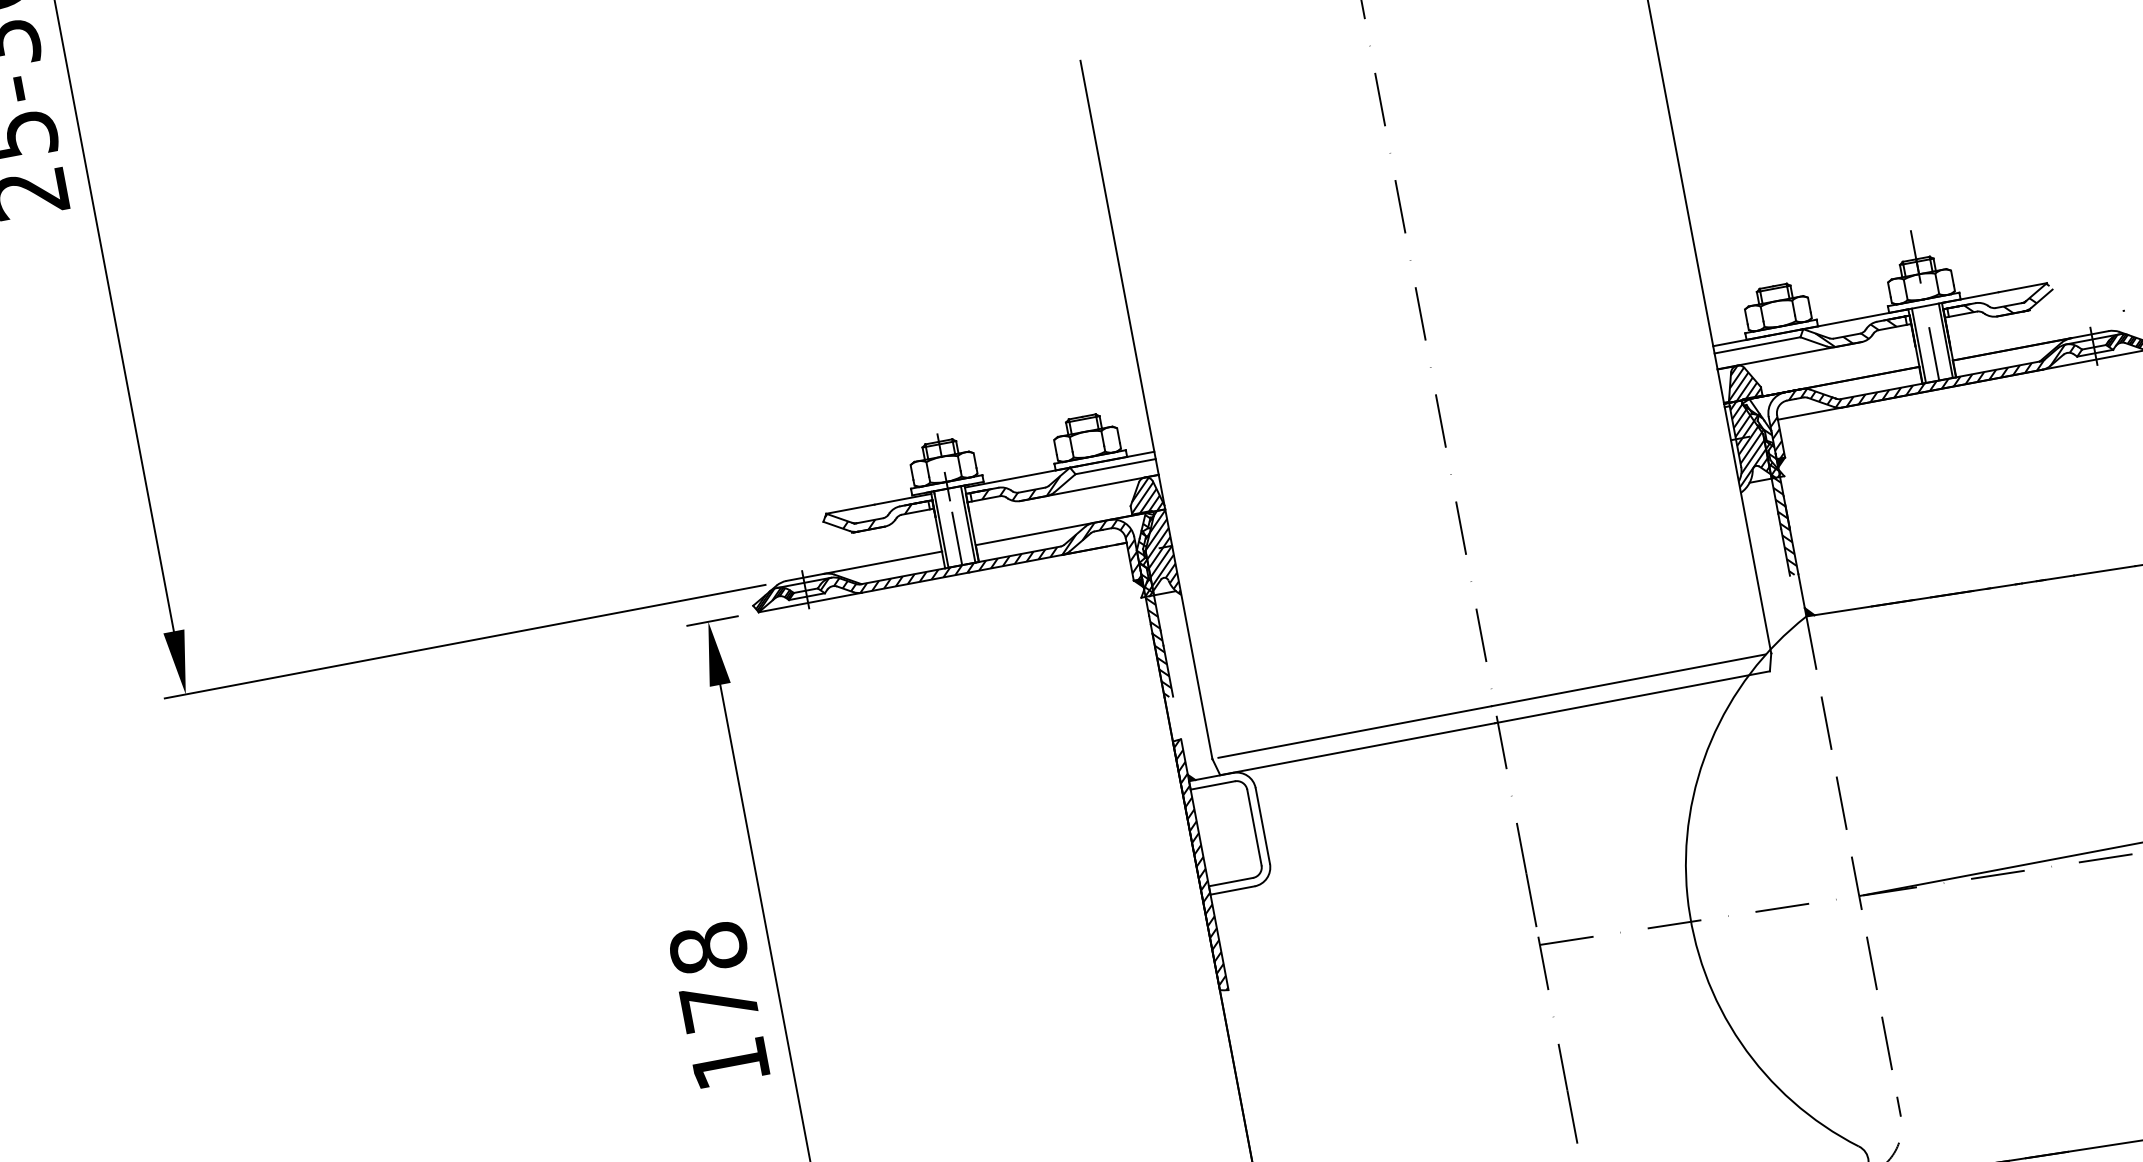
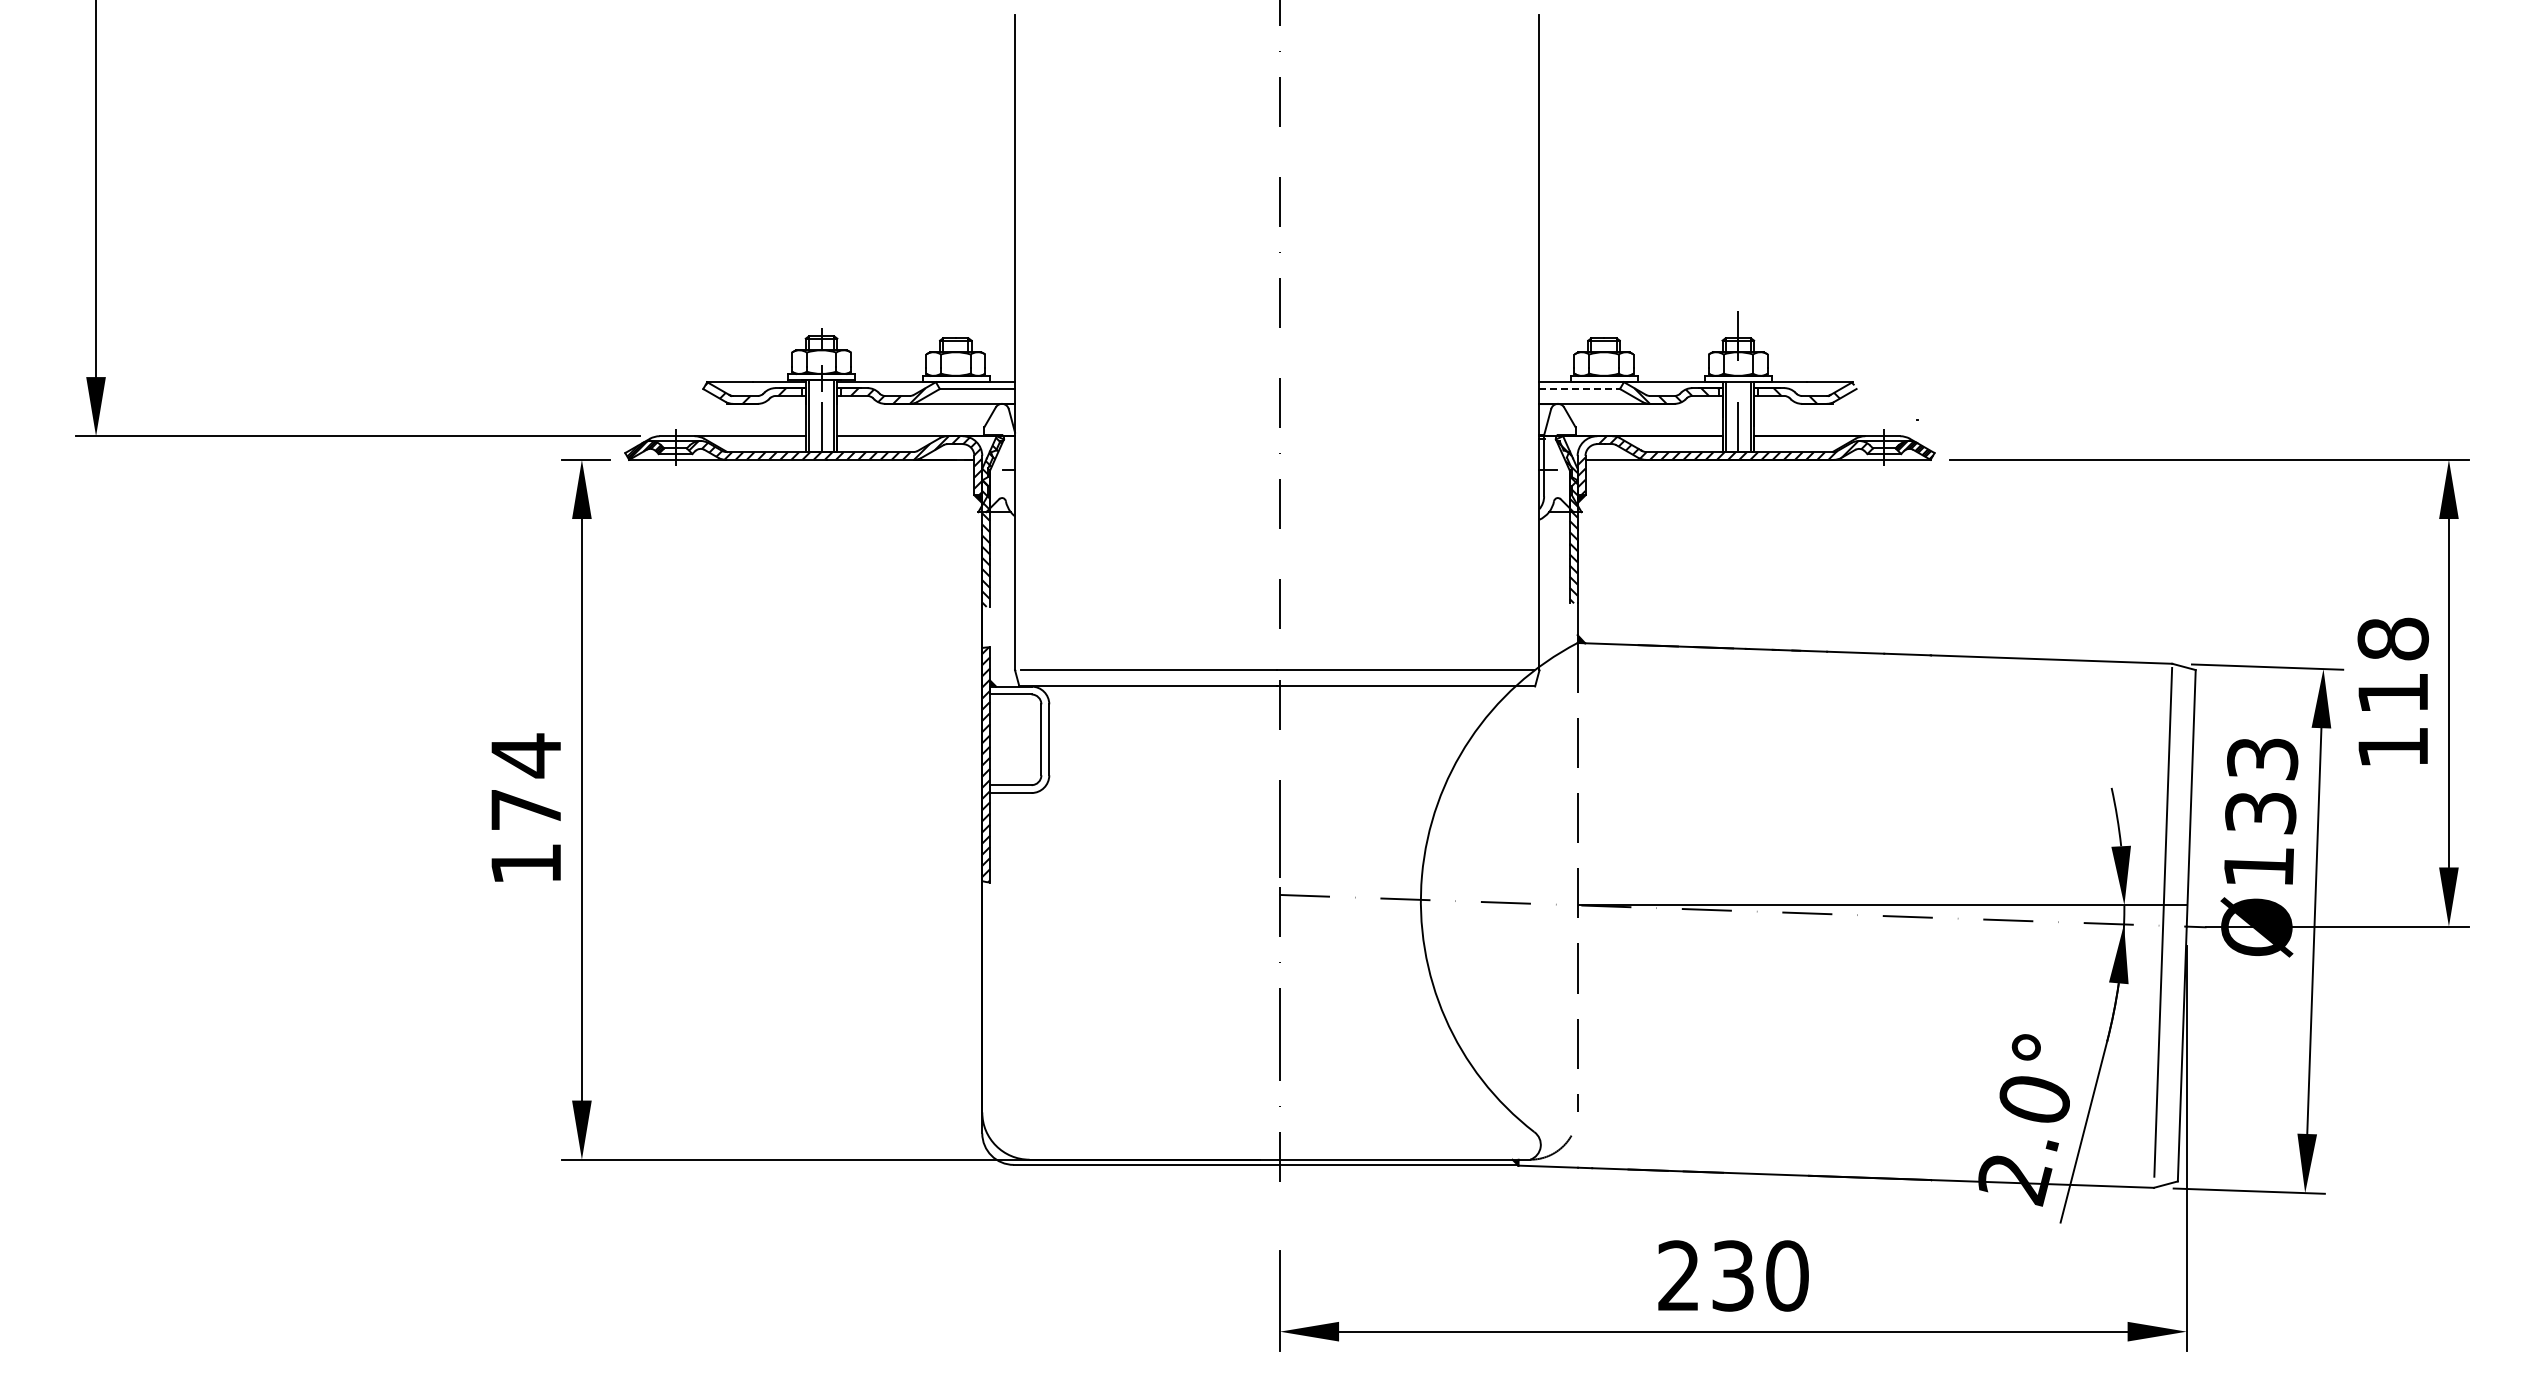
line: (1758, 345) -> (1580, 389), solid -> dashed
hatch: (1749, 423) -> (1559, 458), removed
hatch: (1152, 537) -> (998, 459), removed
text: (707, 948) -> (525, 755), 178 -> 174

